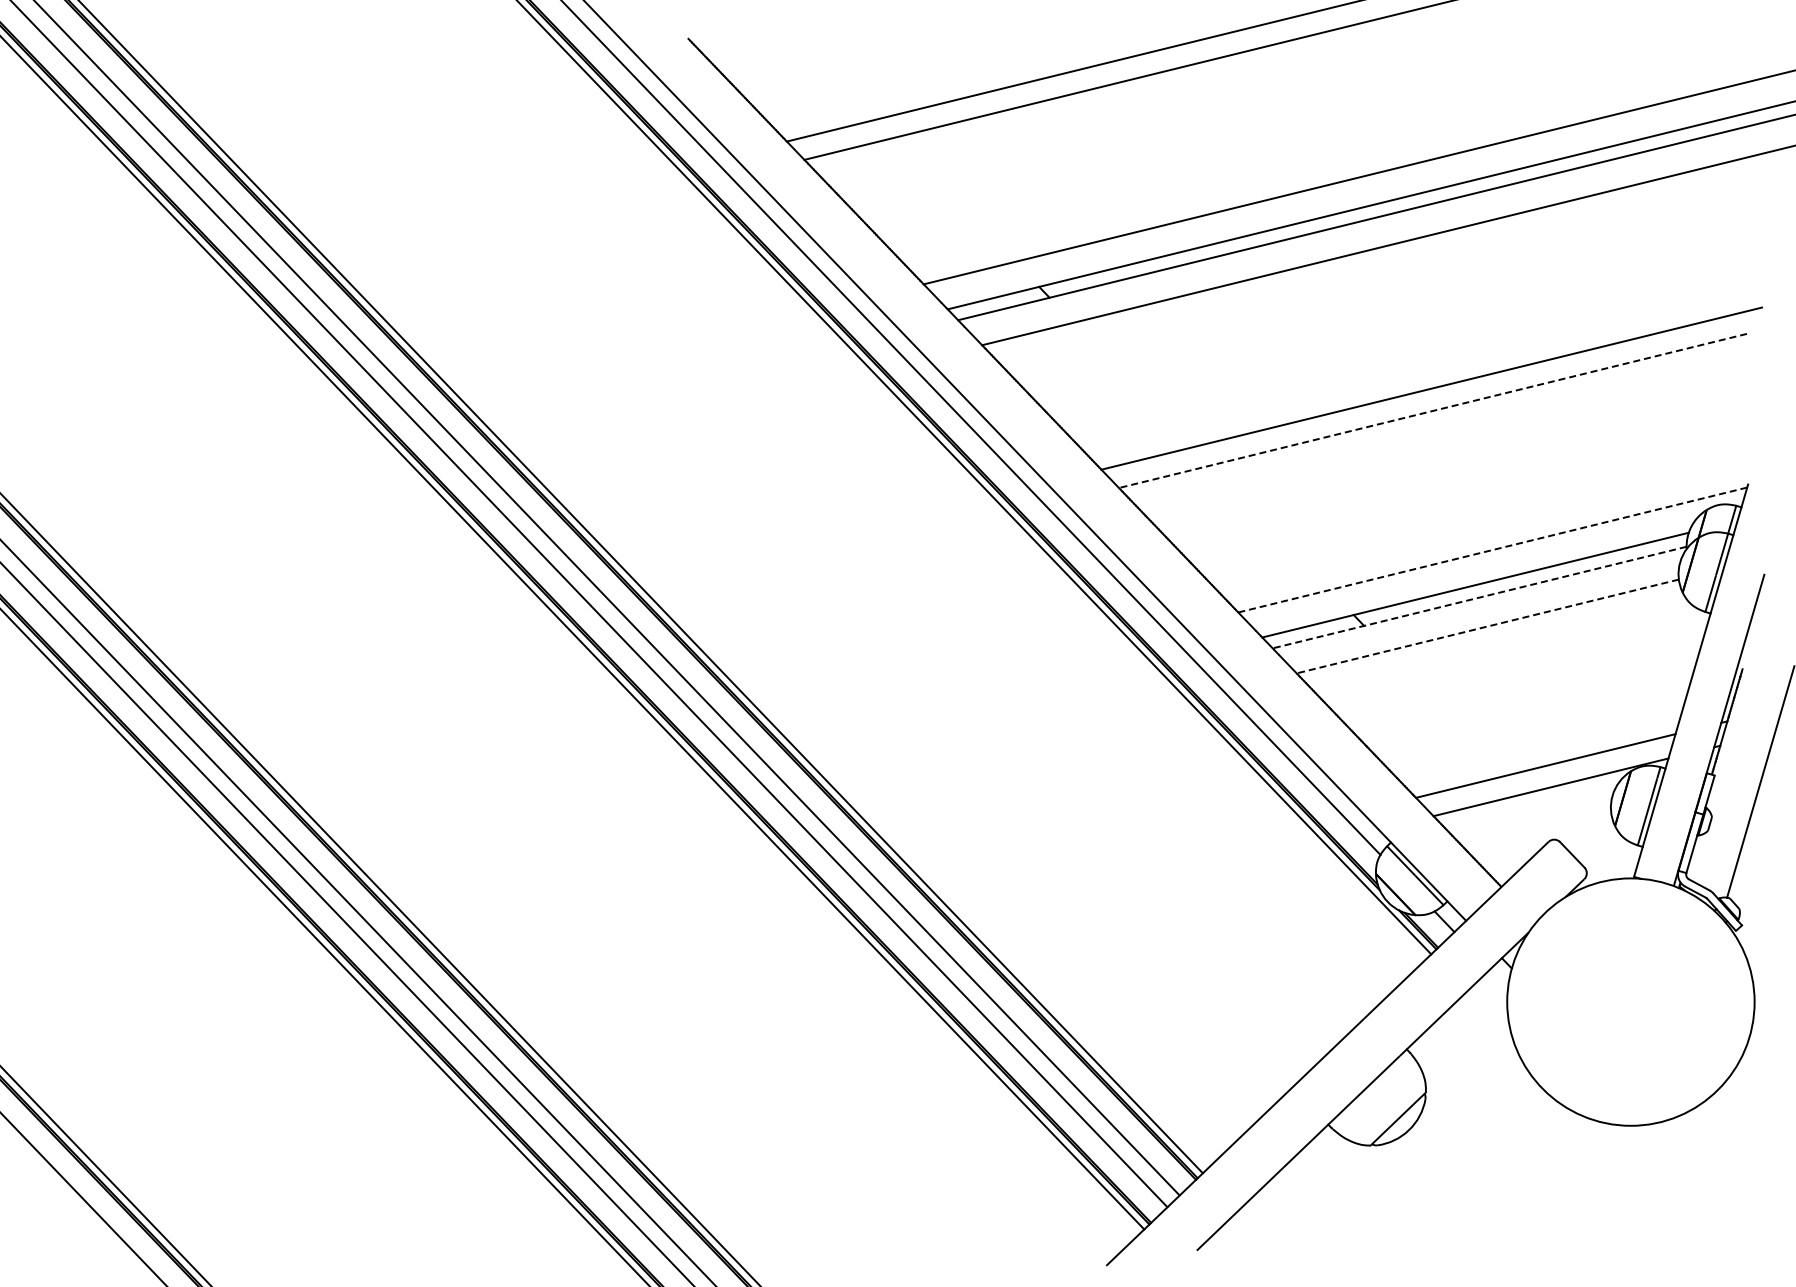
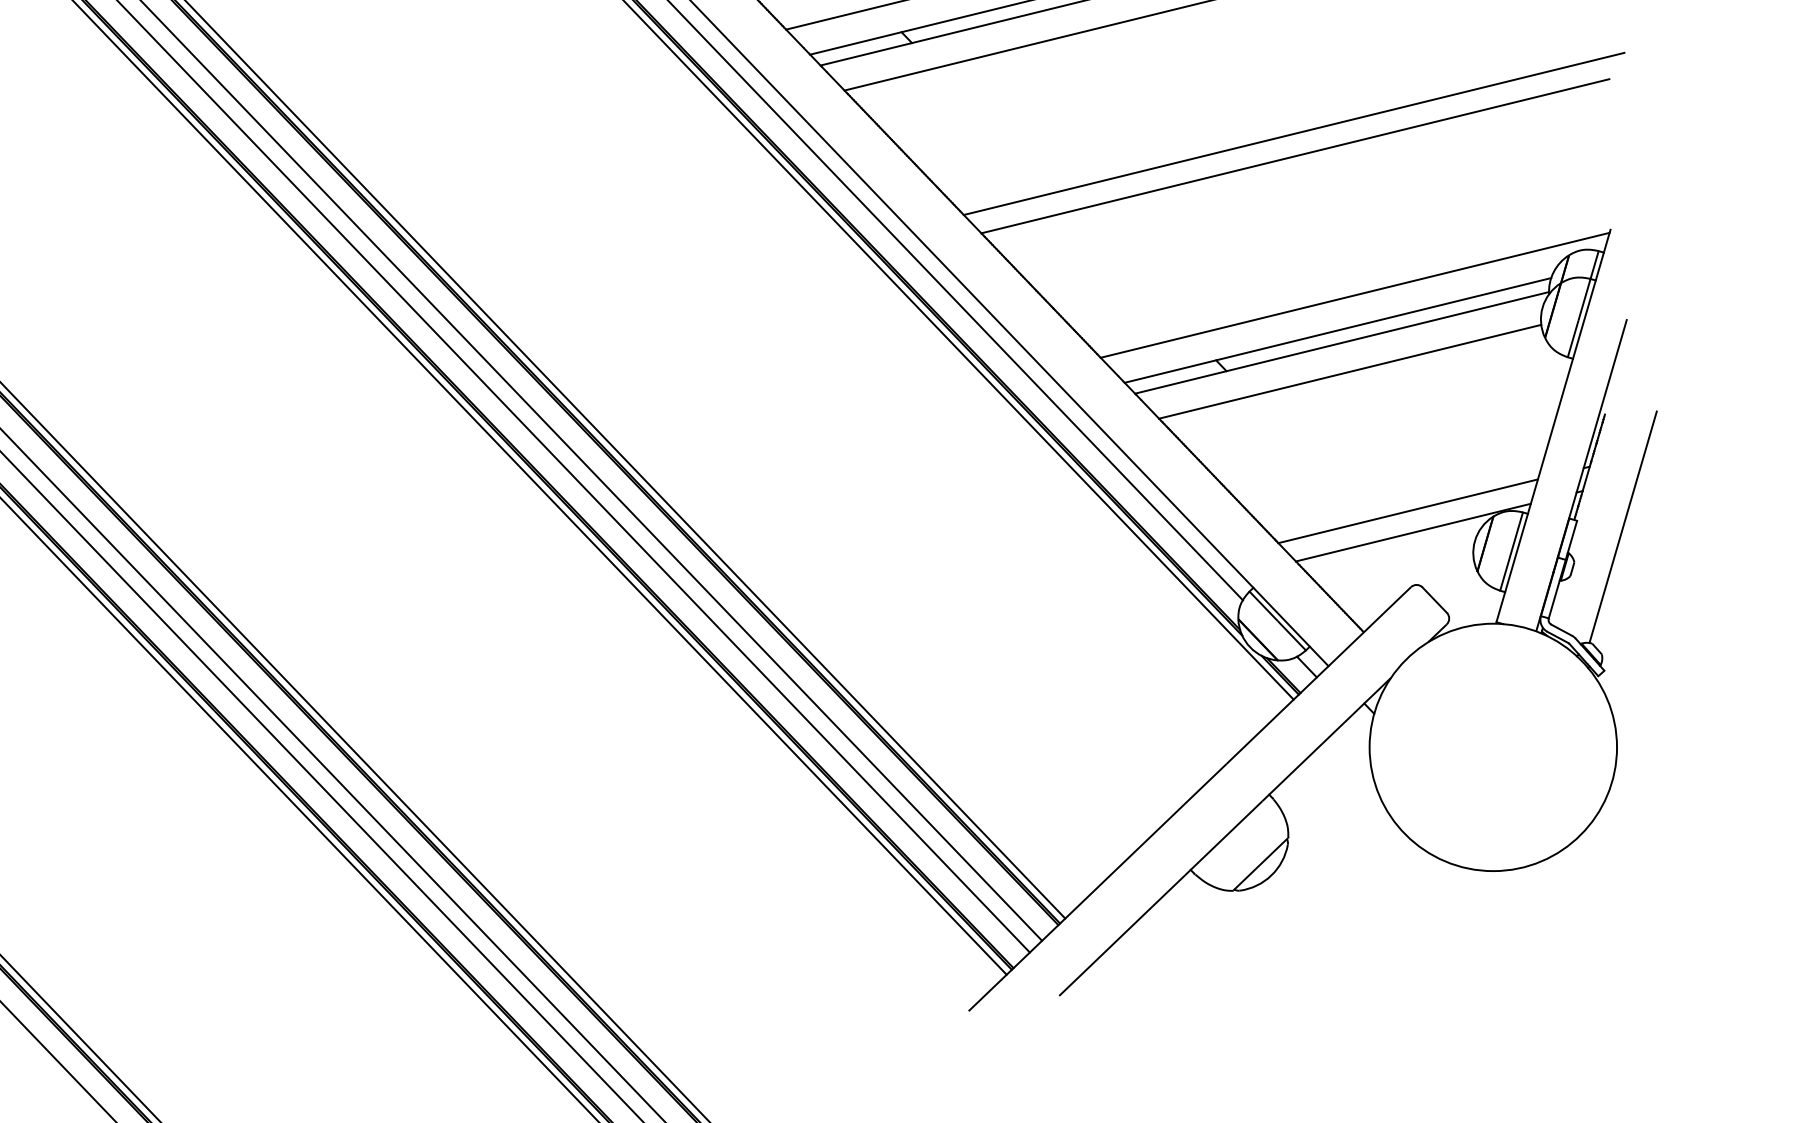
line: (1432, 411) -> (1294, 156), dashed -> solid
line: (1492, 550) -> (1354, 295), dashed -> solid
line: (1479, 597) -> (1341, 342), dashed -> solid
line: (1487, 626) -> (1349, 371), dashed -> solid

